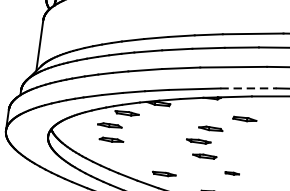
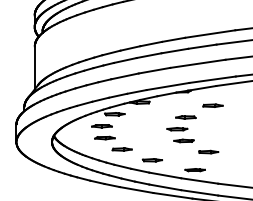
line: (249, 88) -> (213, 79), dashed -> solid
line: (129, 156) -> (121, 149), added
part: (232, 172) -> (208, 151), size x1.67

